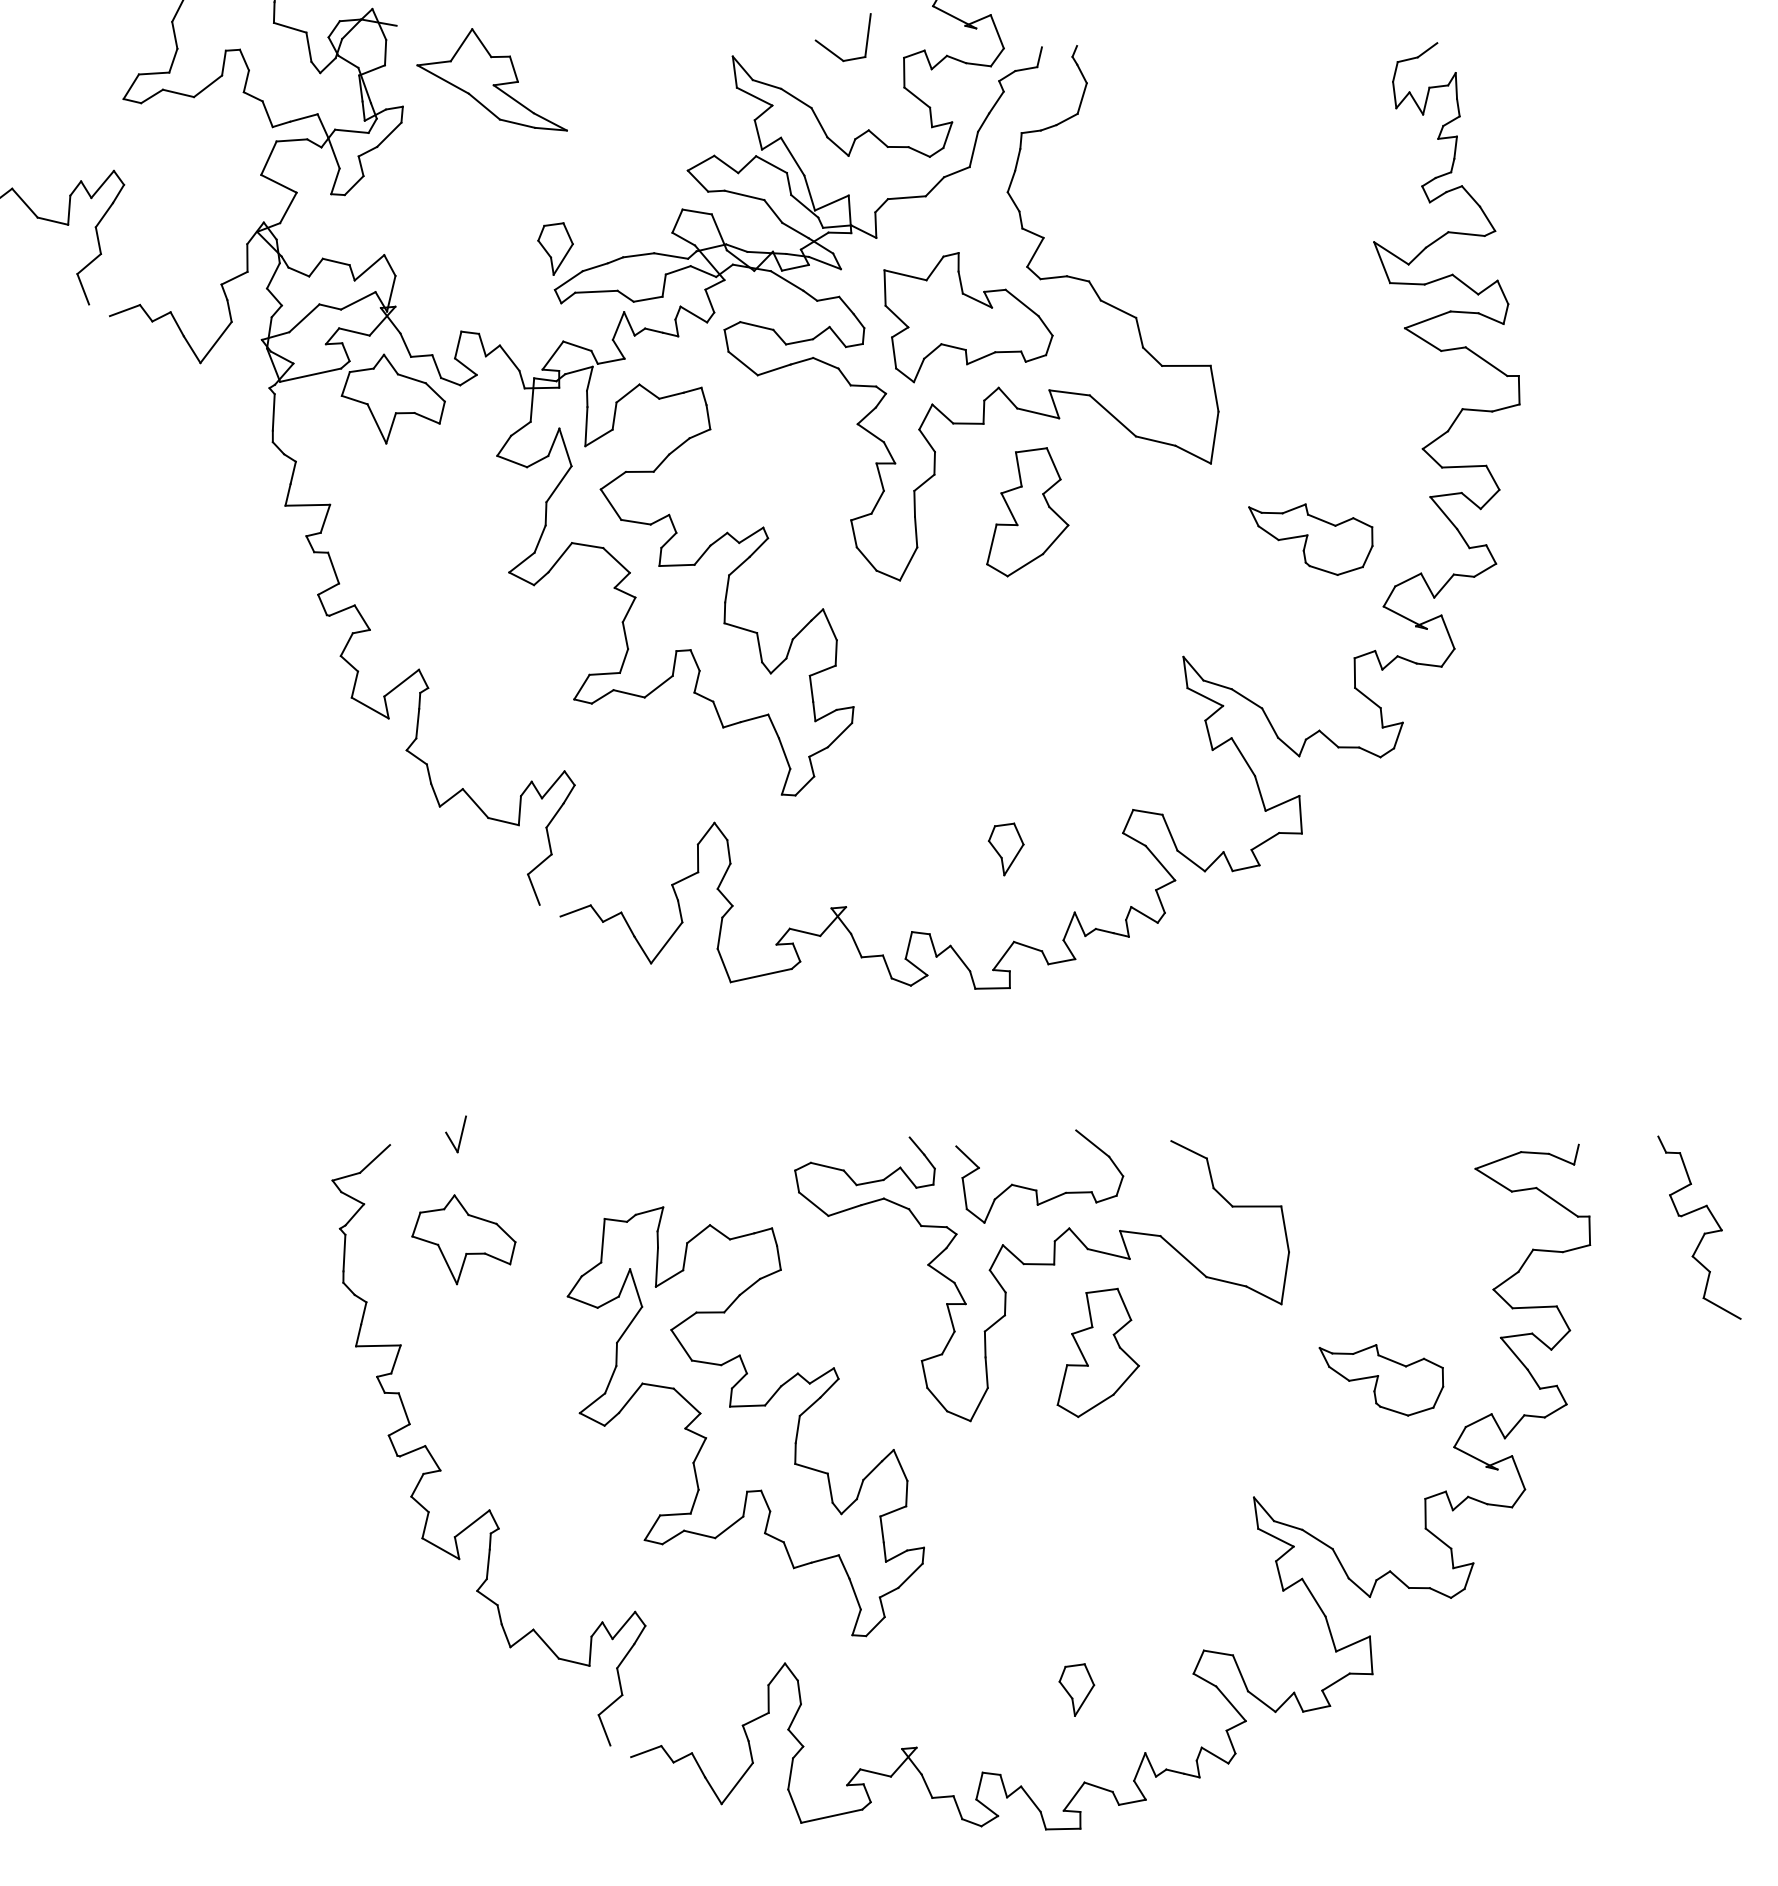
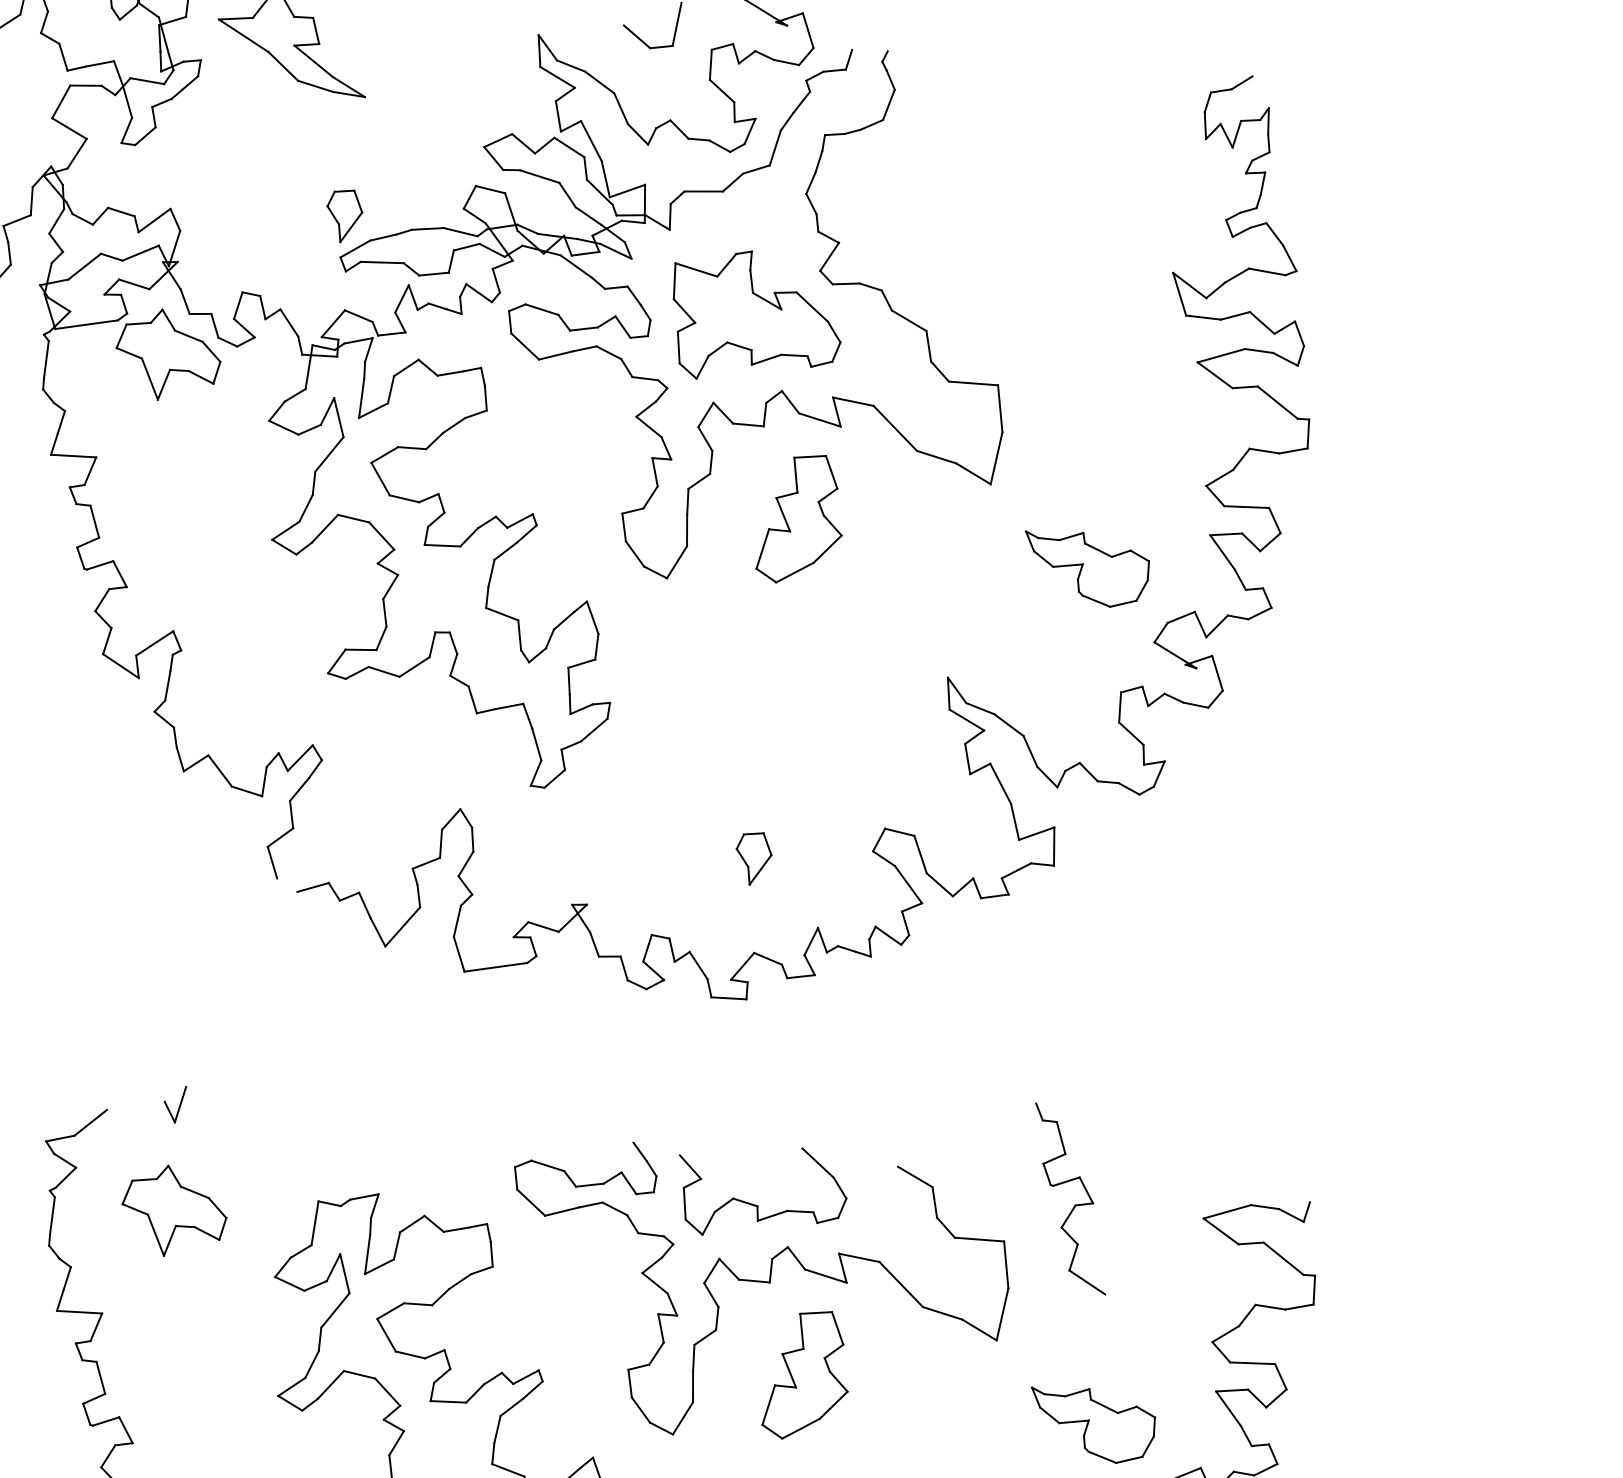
part: (1704, 1232) -> (1075, 1204), moved

